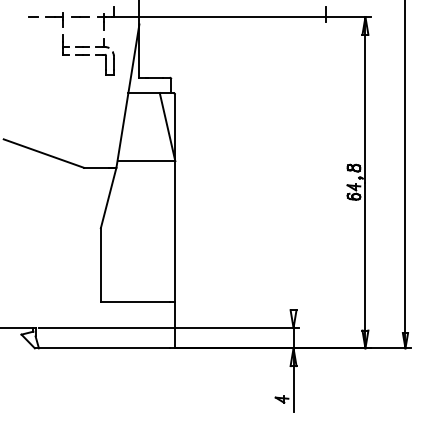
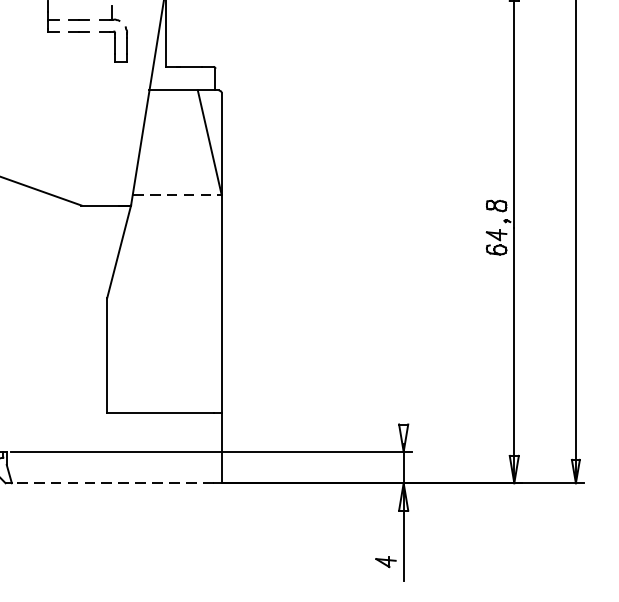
line: (146, 161) -> (177, 195), solid -> dashed
line: (104, 348) -> (112, 483), solid -> dashed

